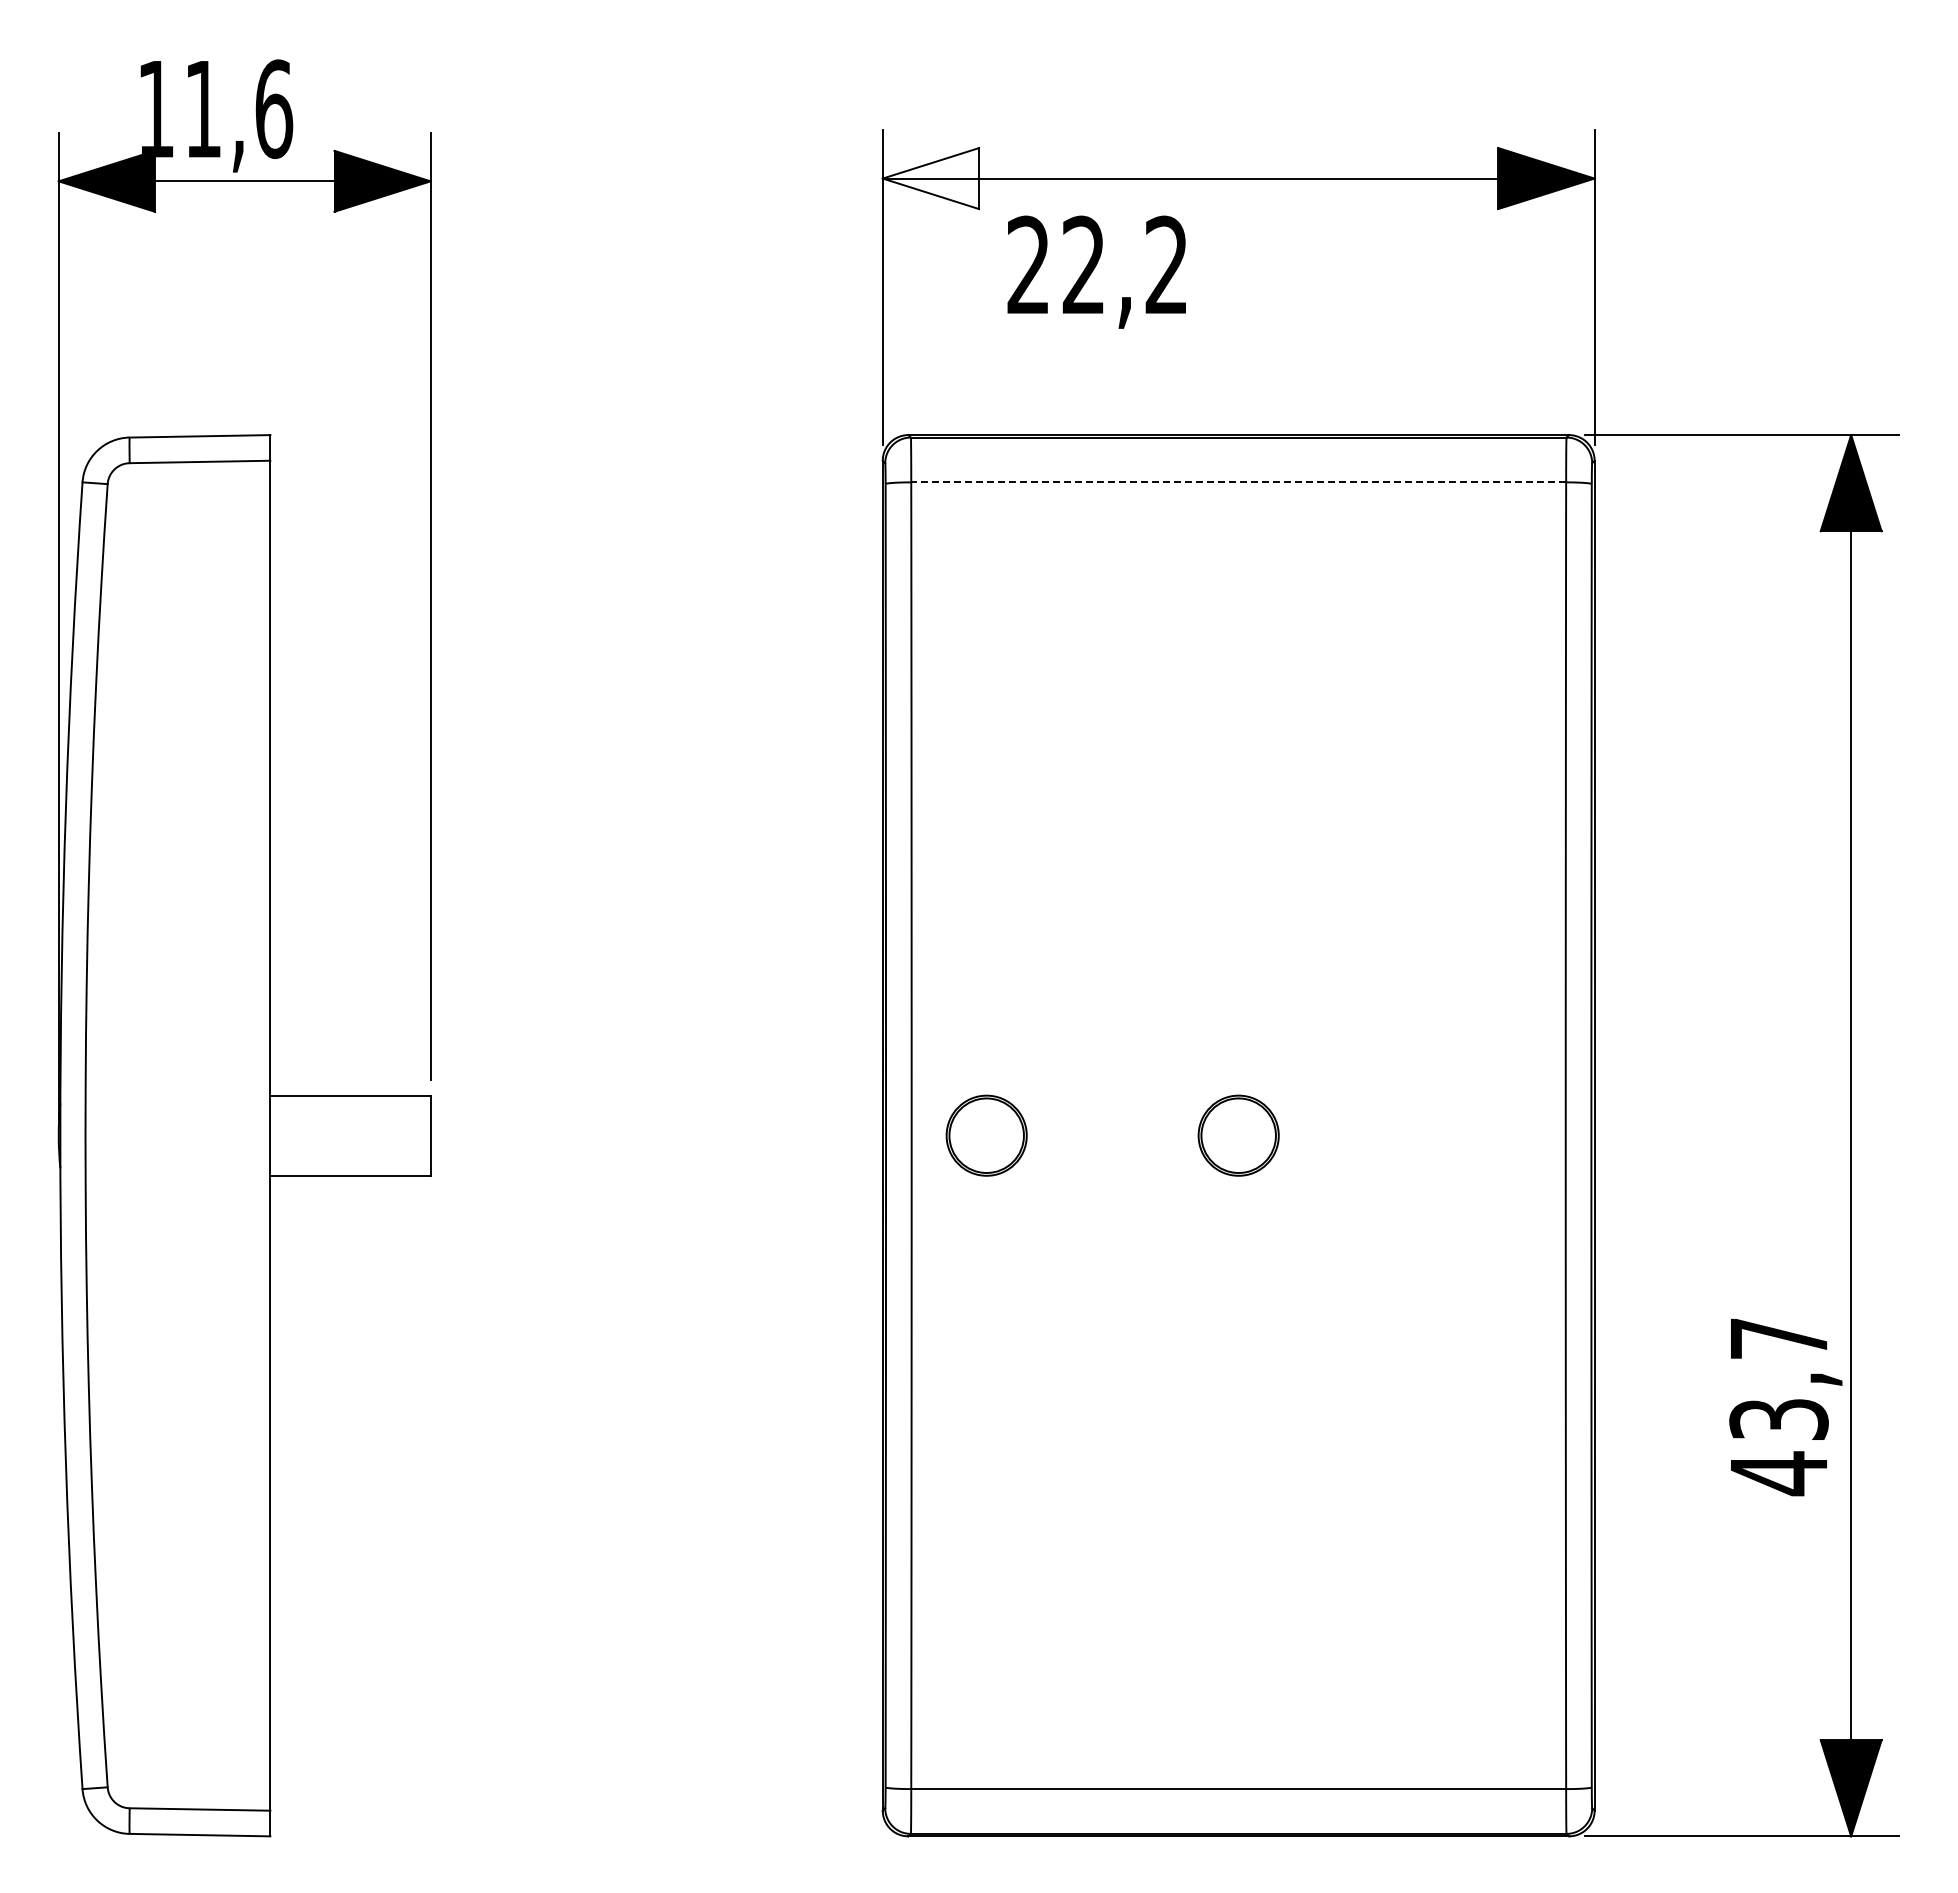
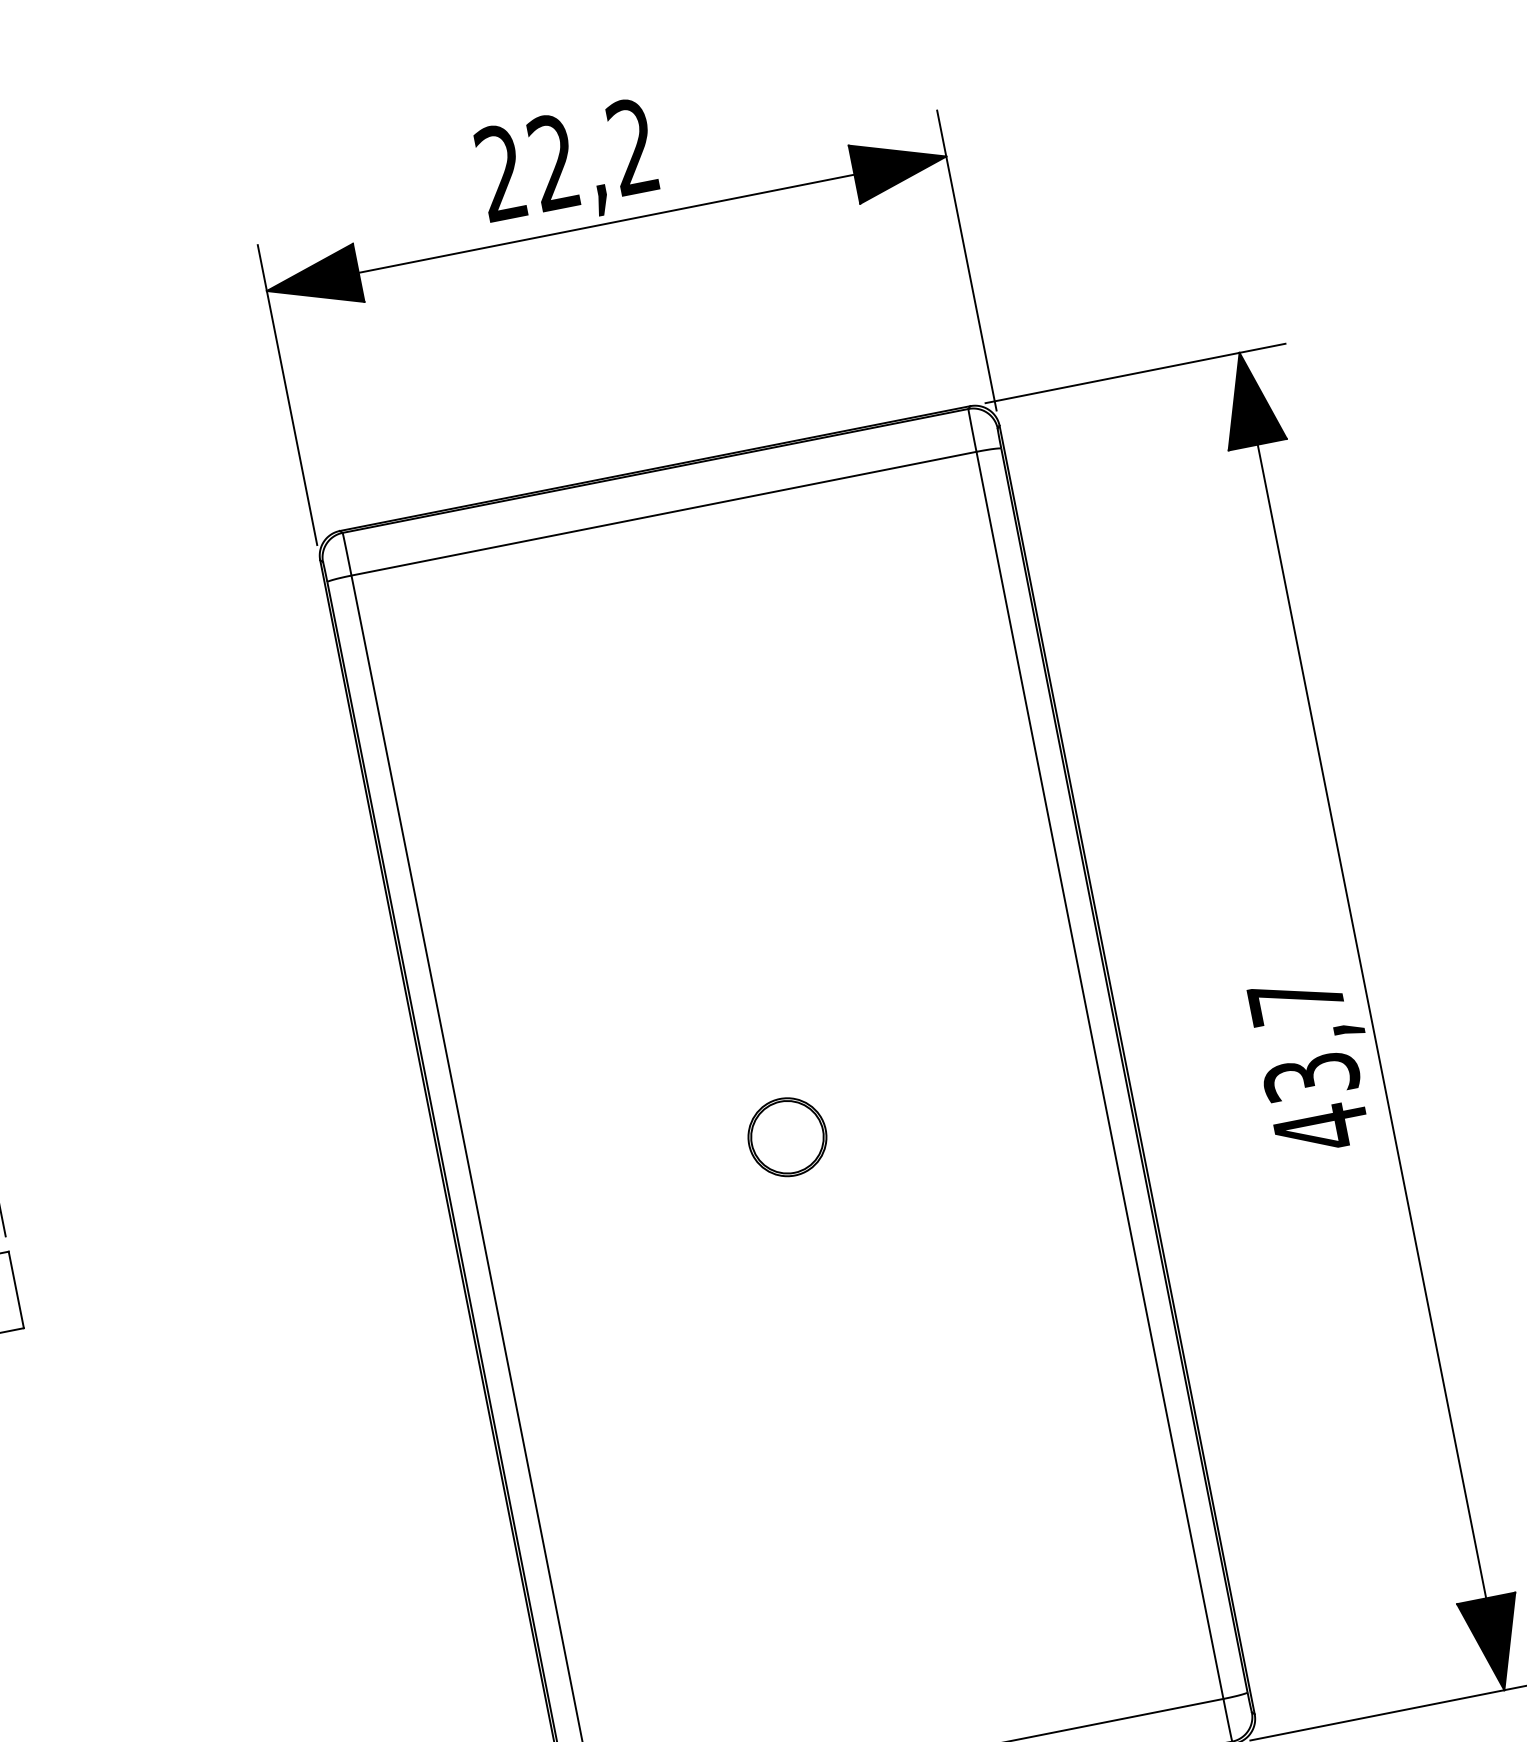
fill: (930, 178) -> (312, 281), added
text: (1096, 271) -> (567, 166), moved
line: (1238, 482) -> (663, 513), dashed -> solid
part: (986, 1135) -> (546, 1184), removed
text: (1785, 1407) -> (1315, 1064), moved

